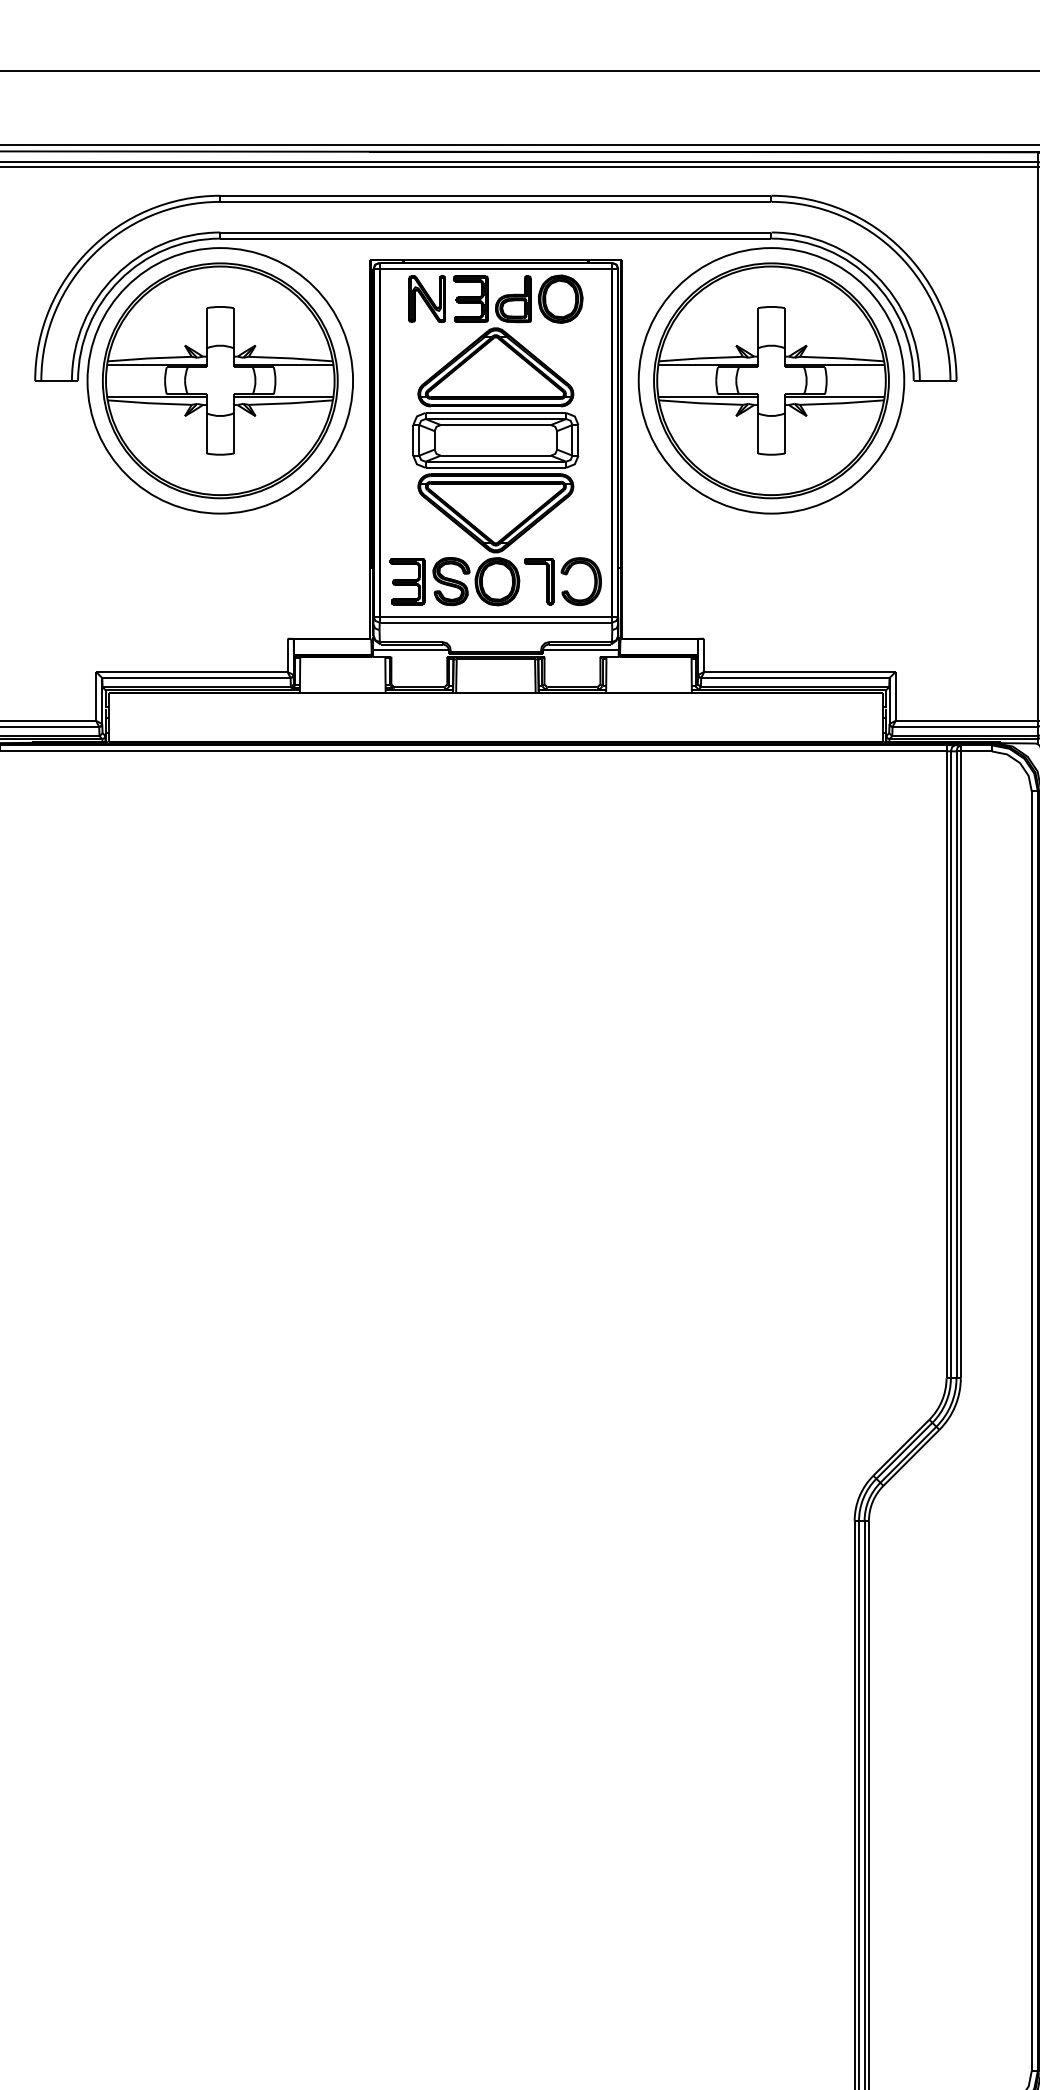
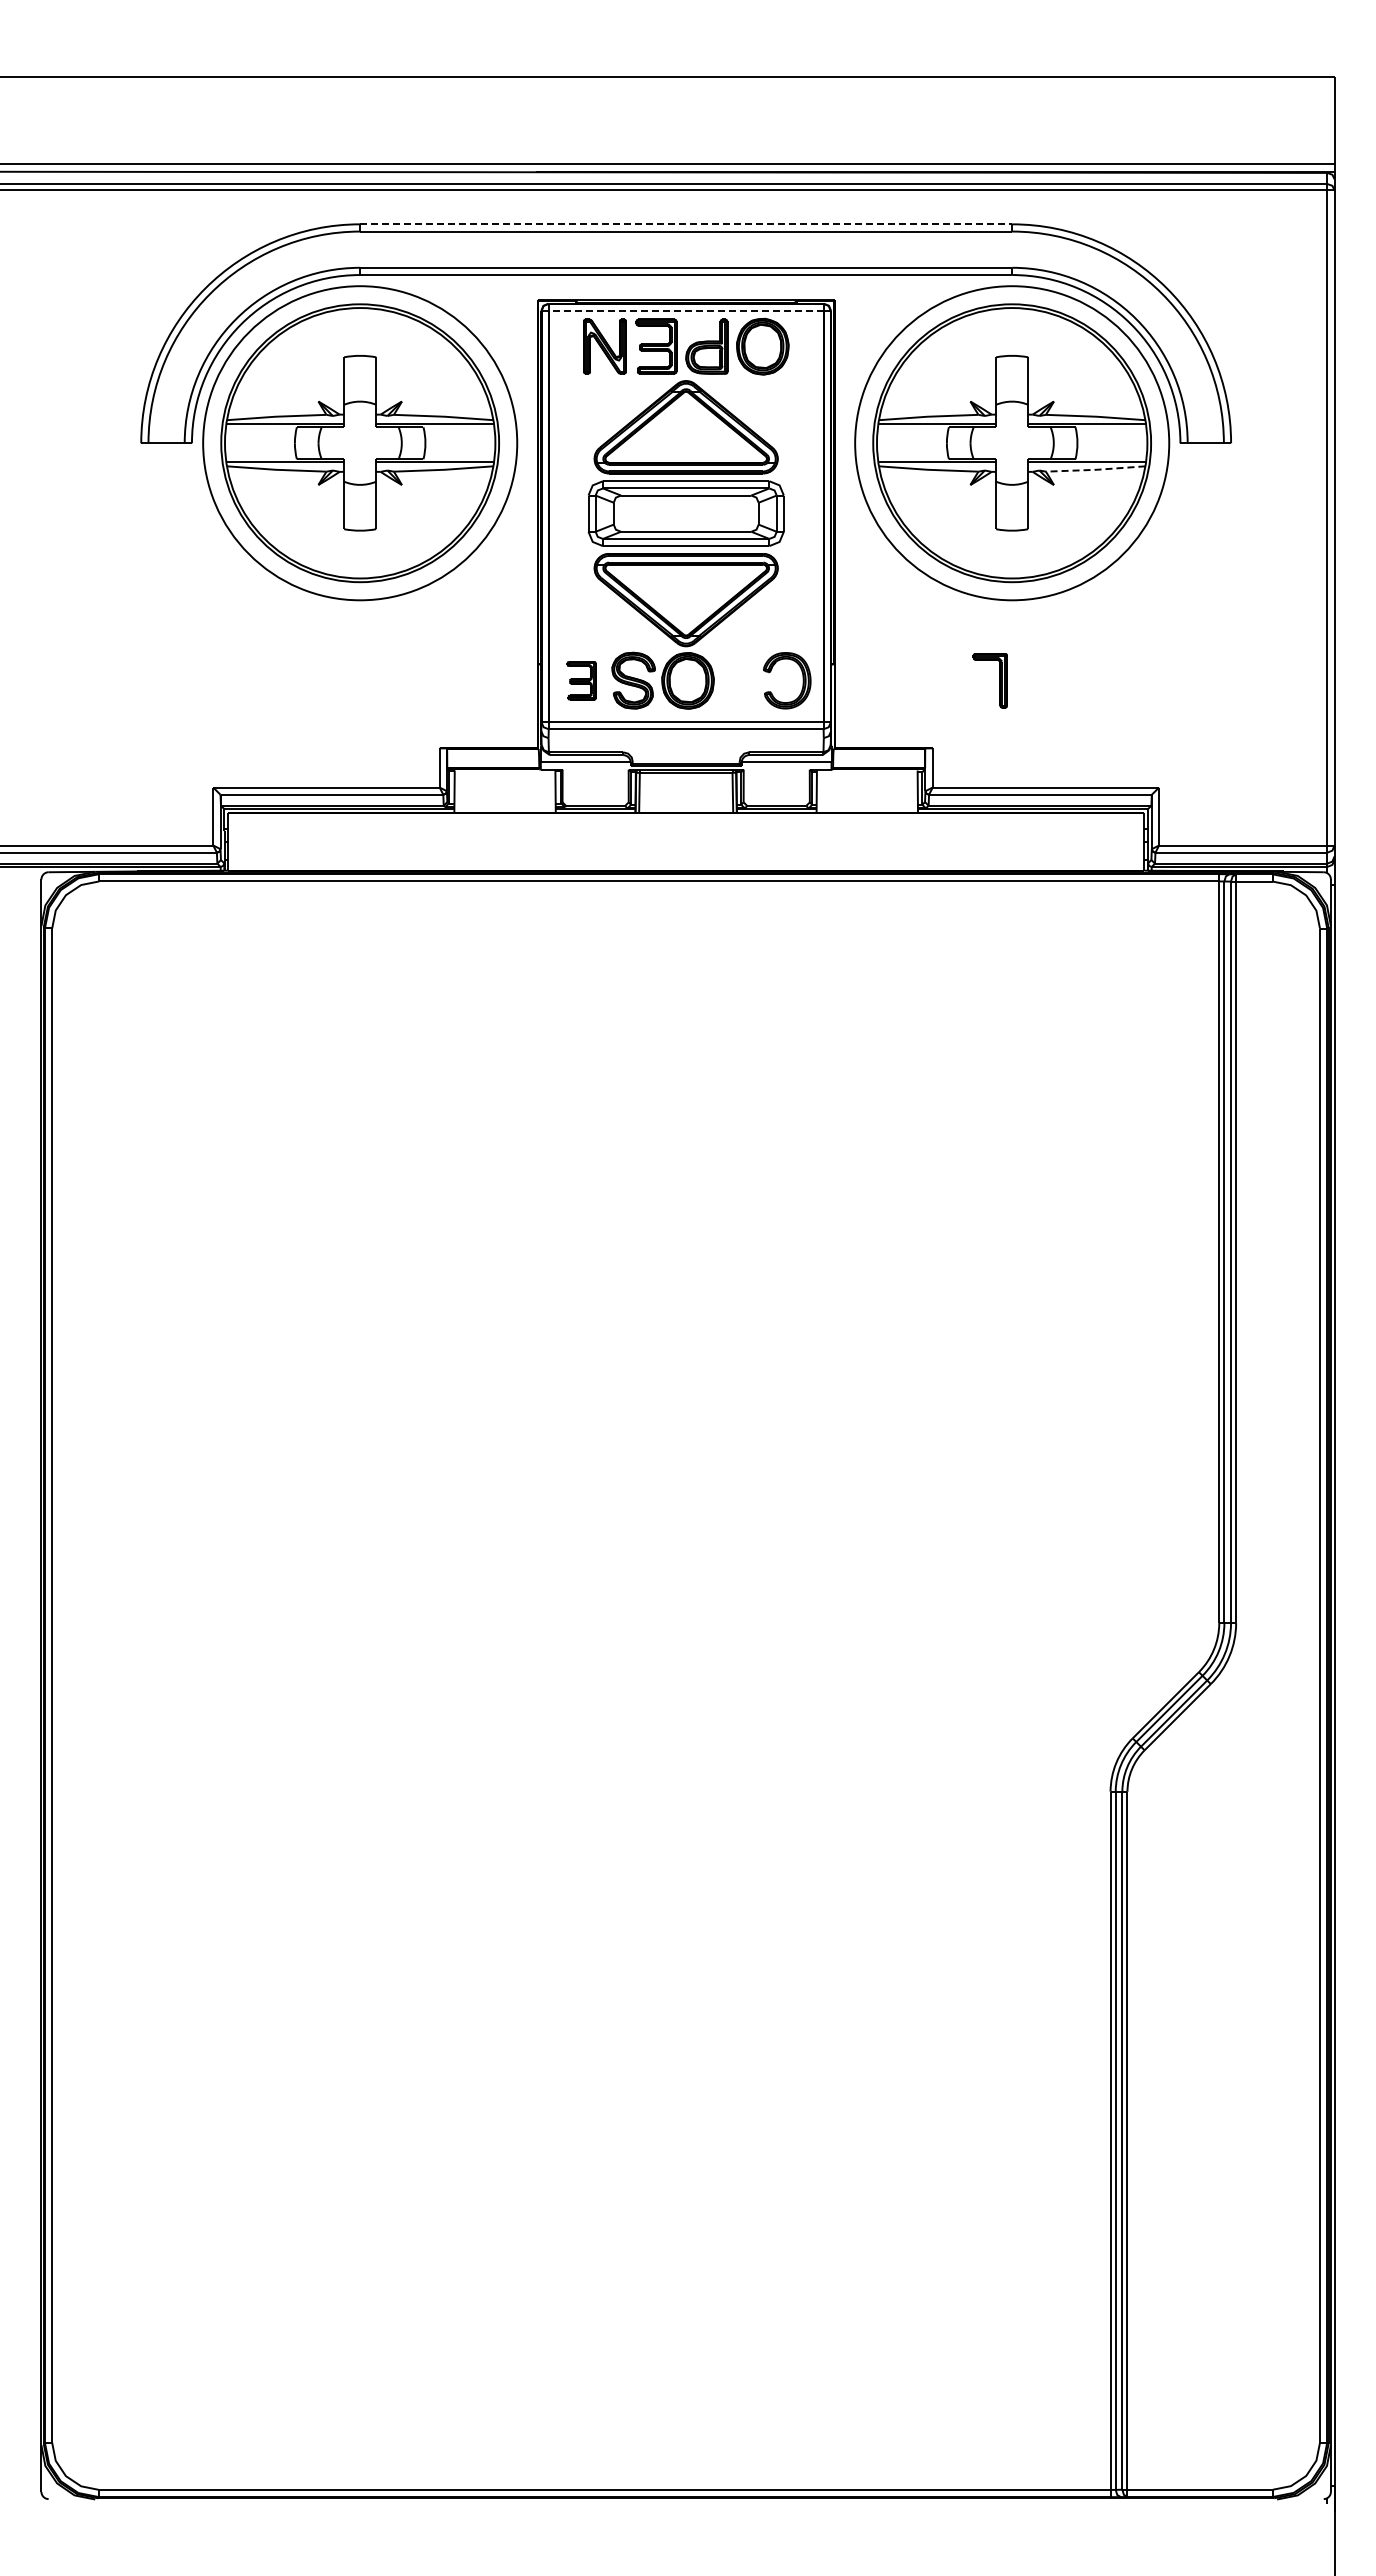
line: (496, 195) -> (686, 224), solid -> dashed
line: (495, 269) -> (685, 311), solid -> dashed
line: (842, 403) -> (1096, 469), solid -> dashed
part: (407, 581) -> (581, 680), size x0.7
part: (546, 581) -> (999, 680), moved

